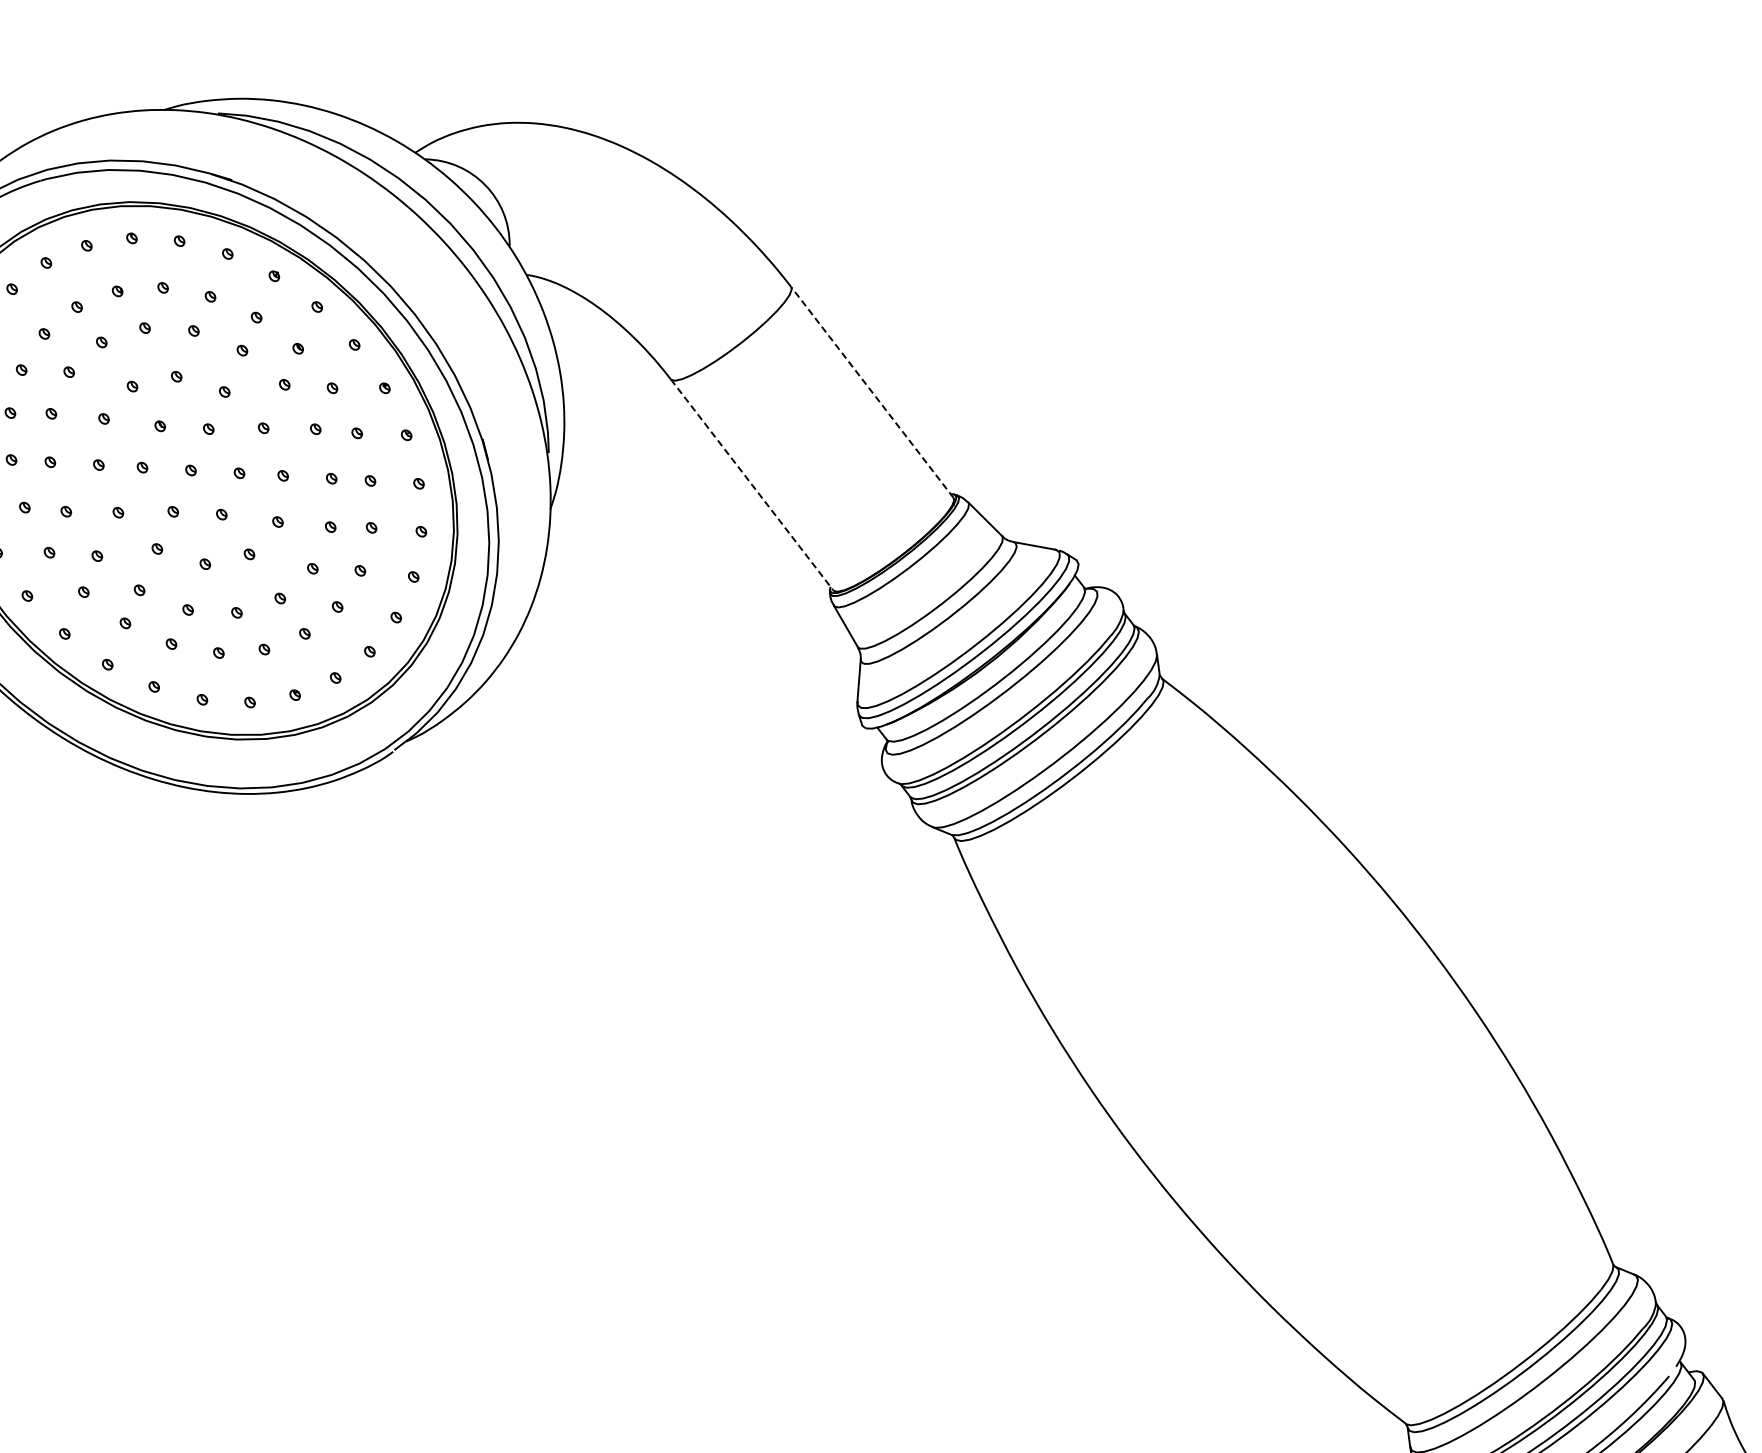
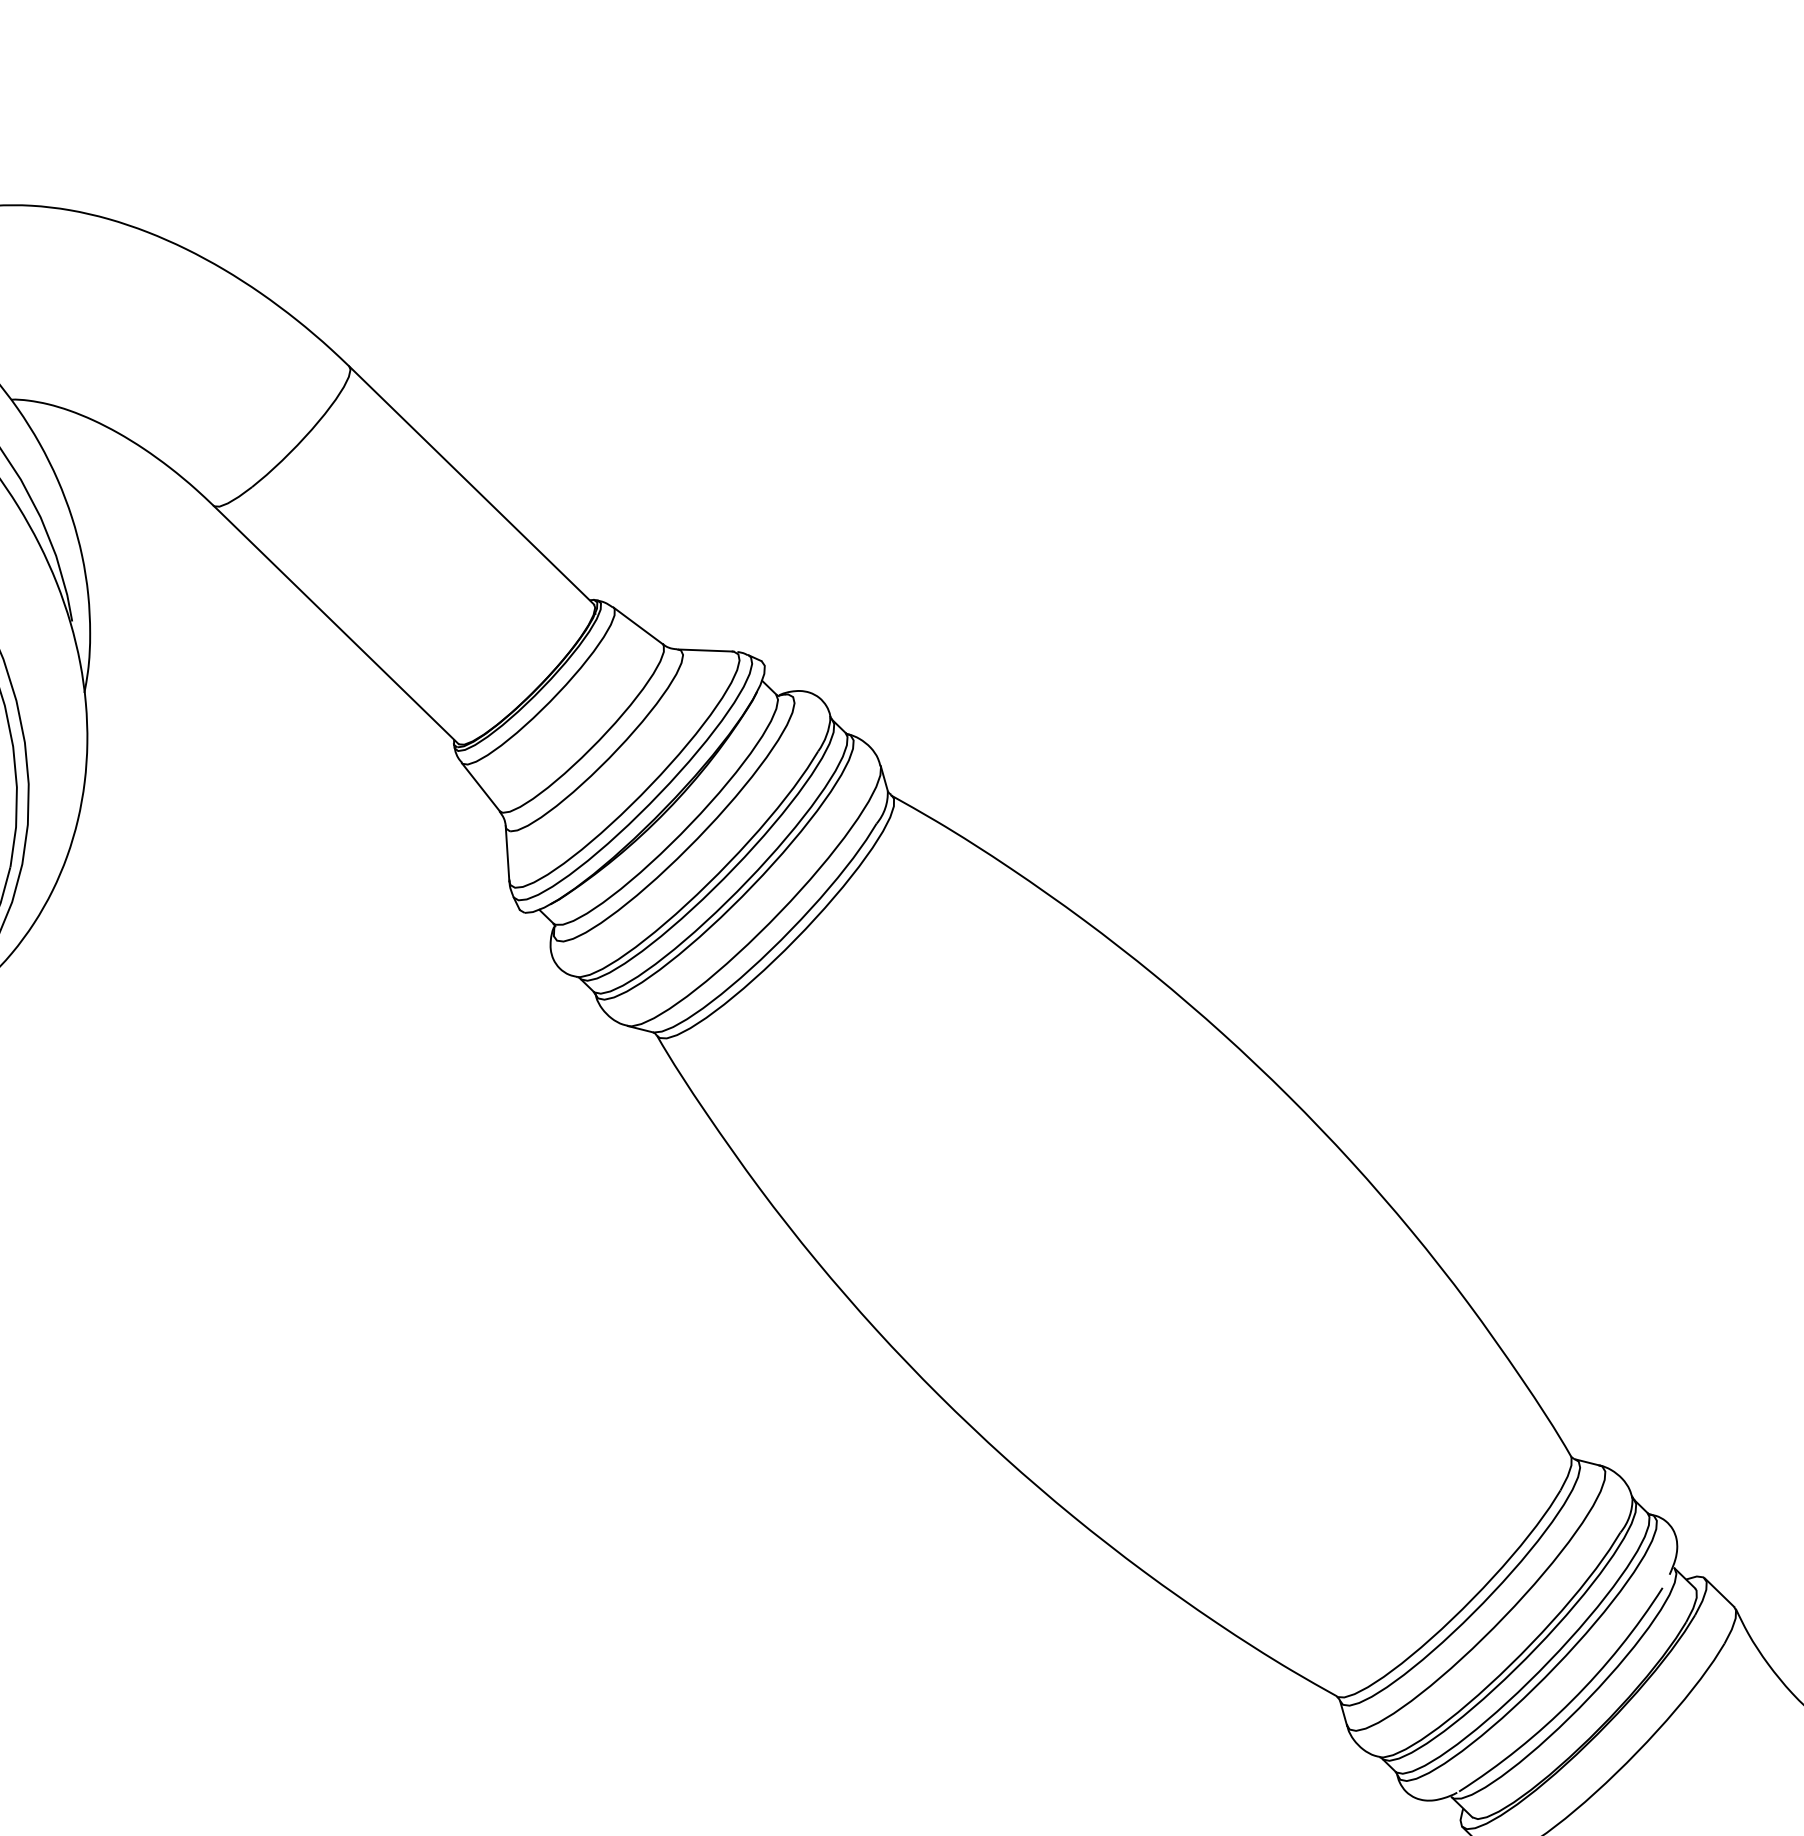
line: (872, 392) -> (471, 485), dashed -> solid
line: (752, 485) -> (336, 625), dashed -> solid

